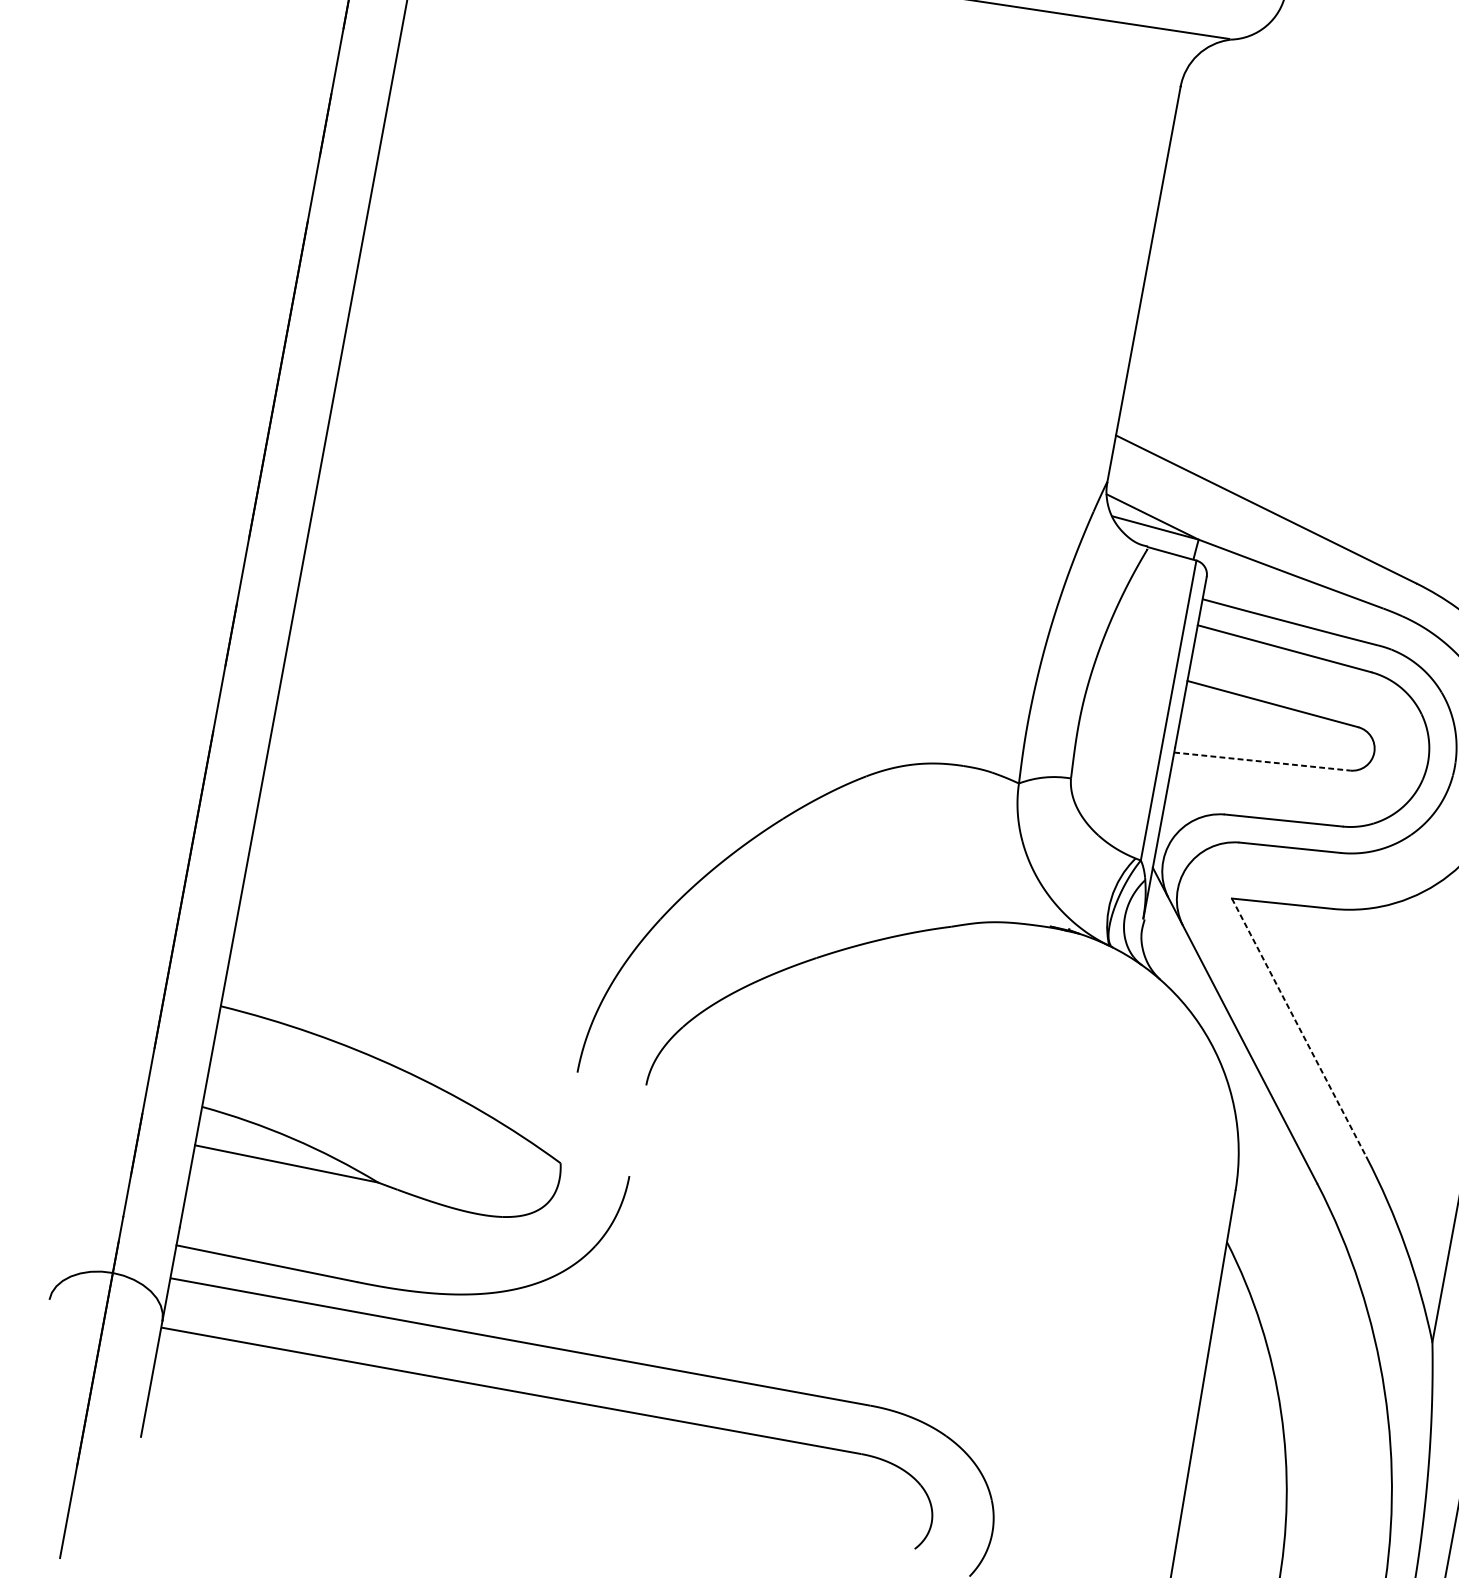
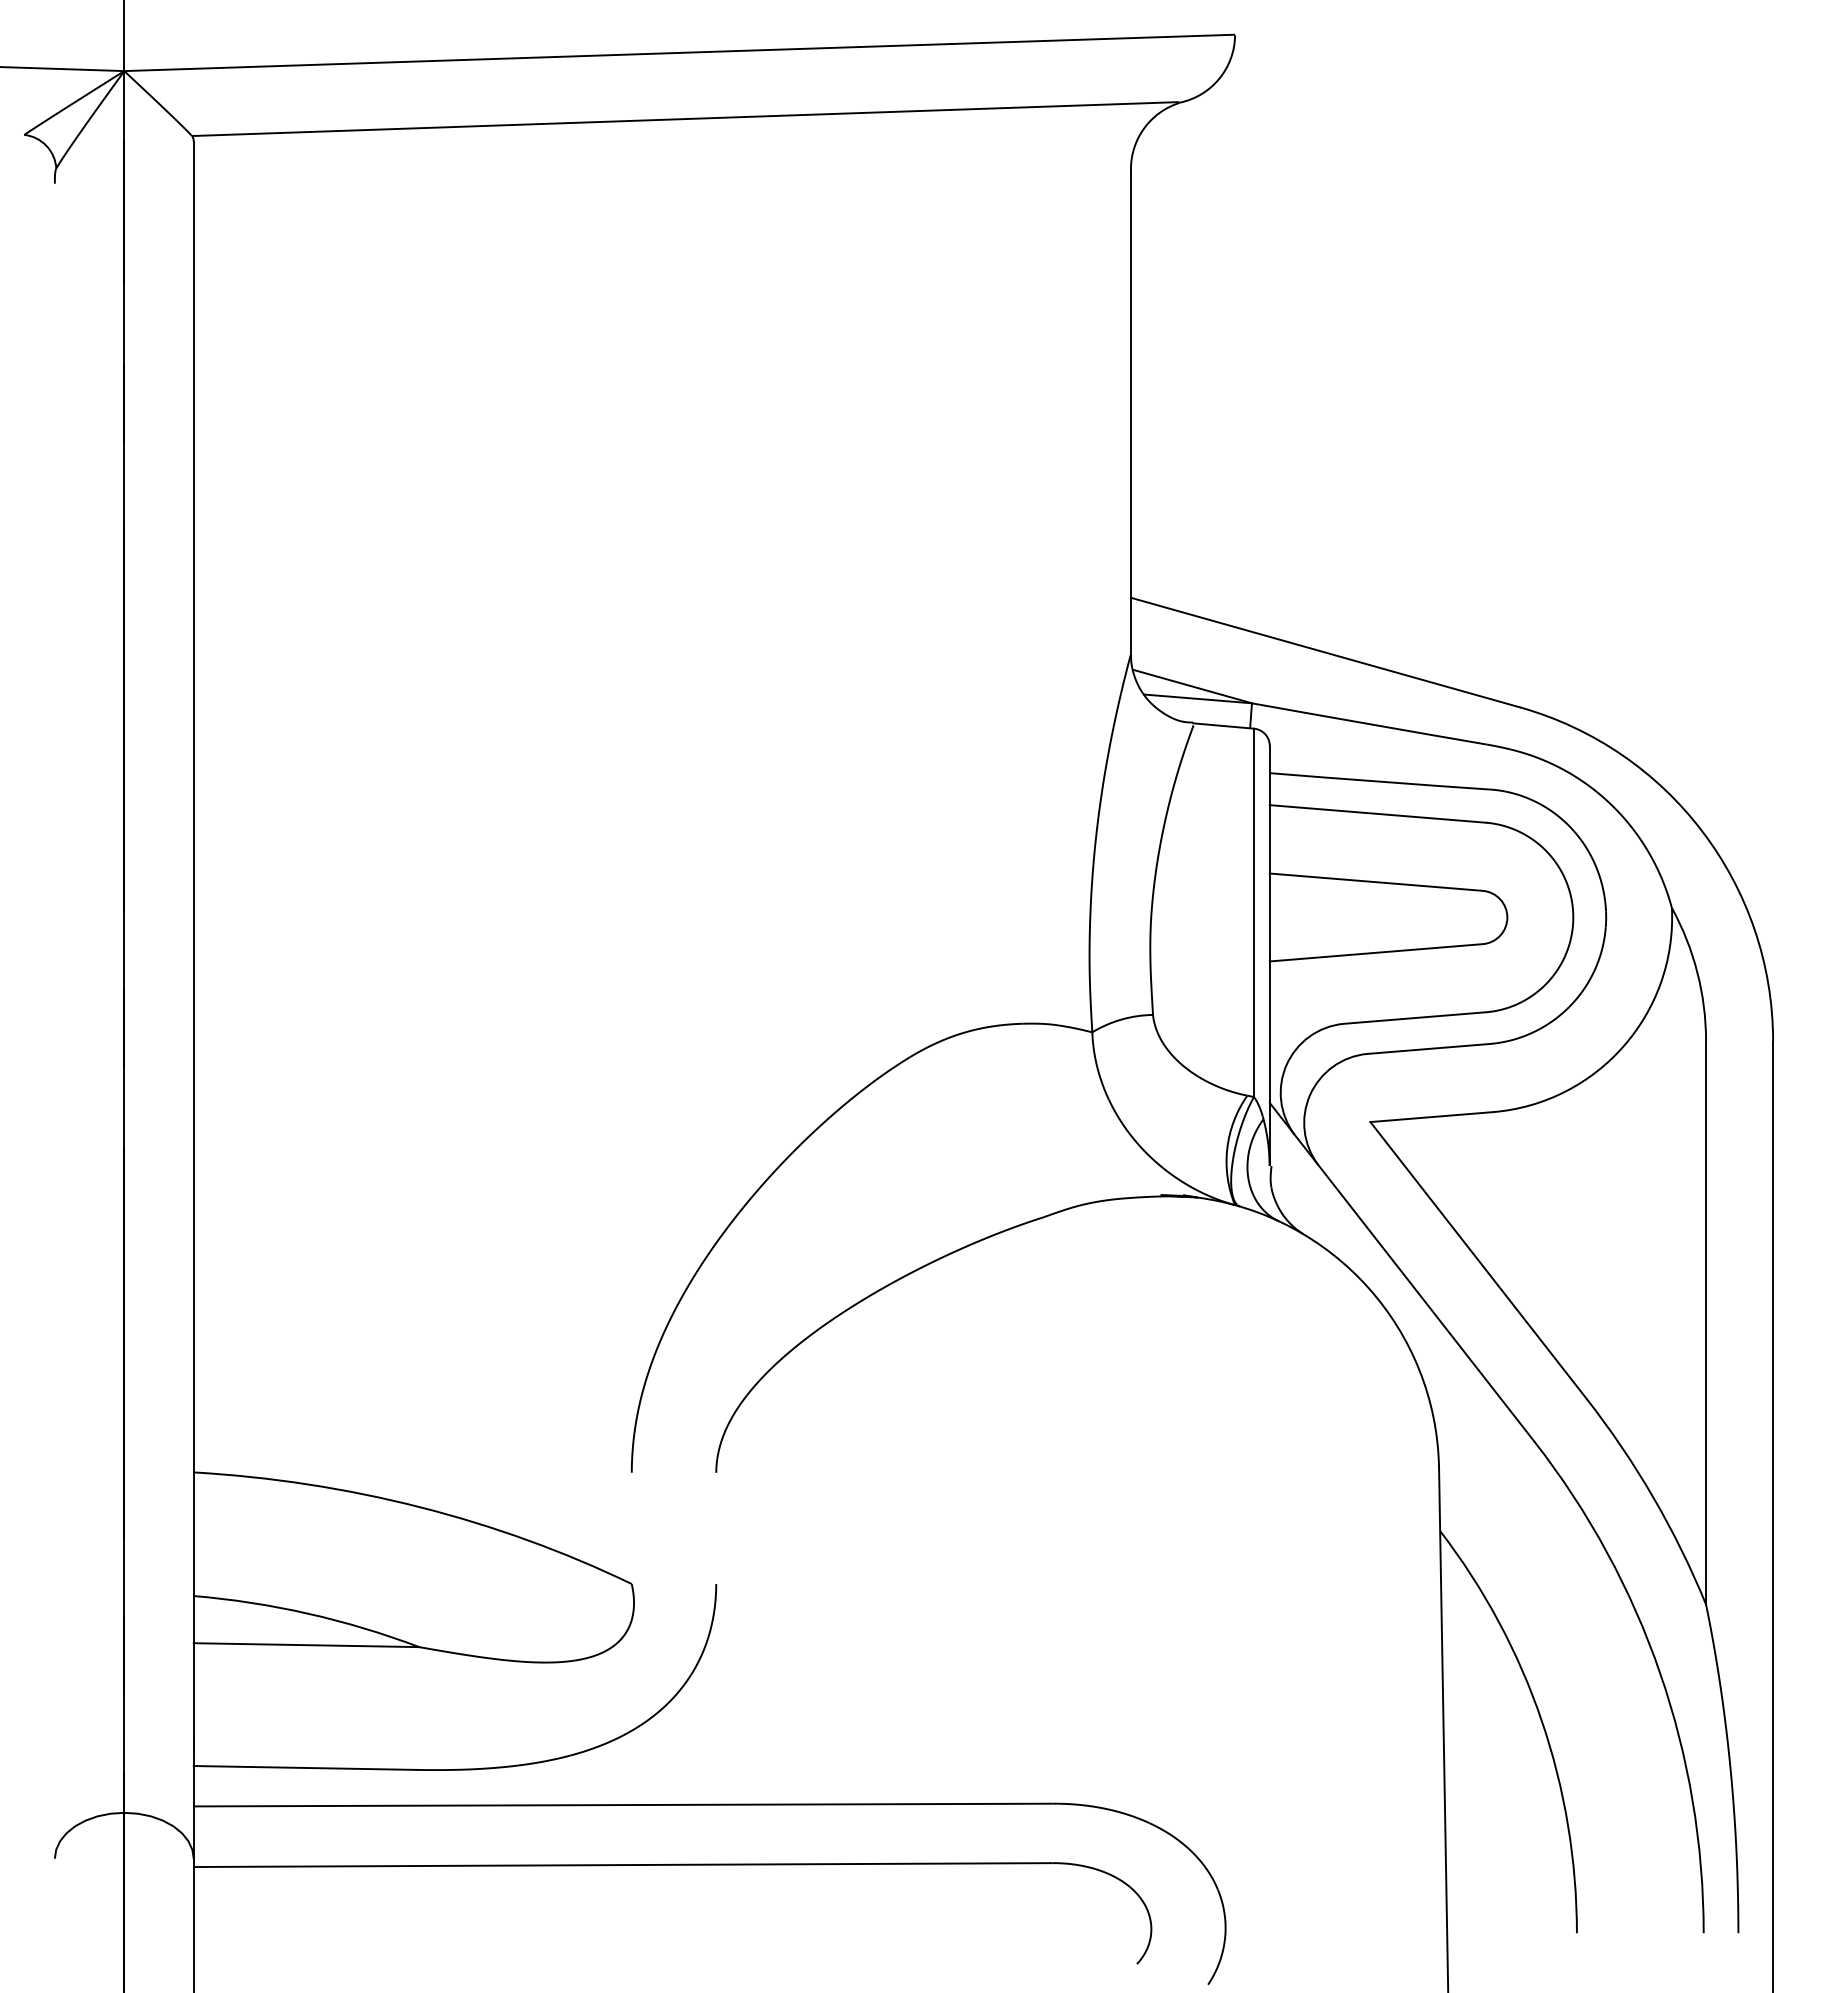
line: (1262, 761) -> (1376, 952), dashed -> solid
line: (1299, 1027) -> (1478, 1260), dashed -> solid

